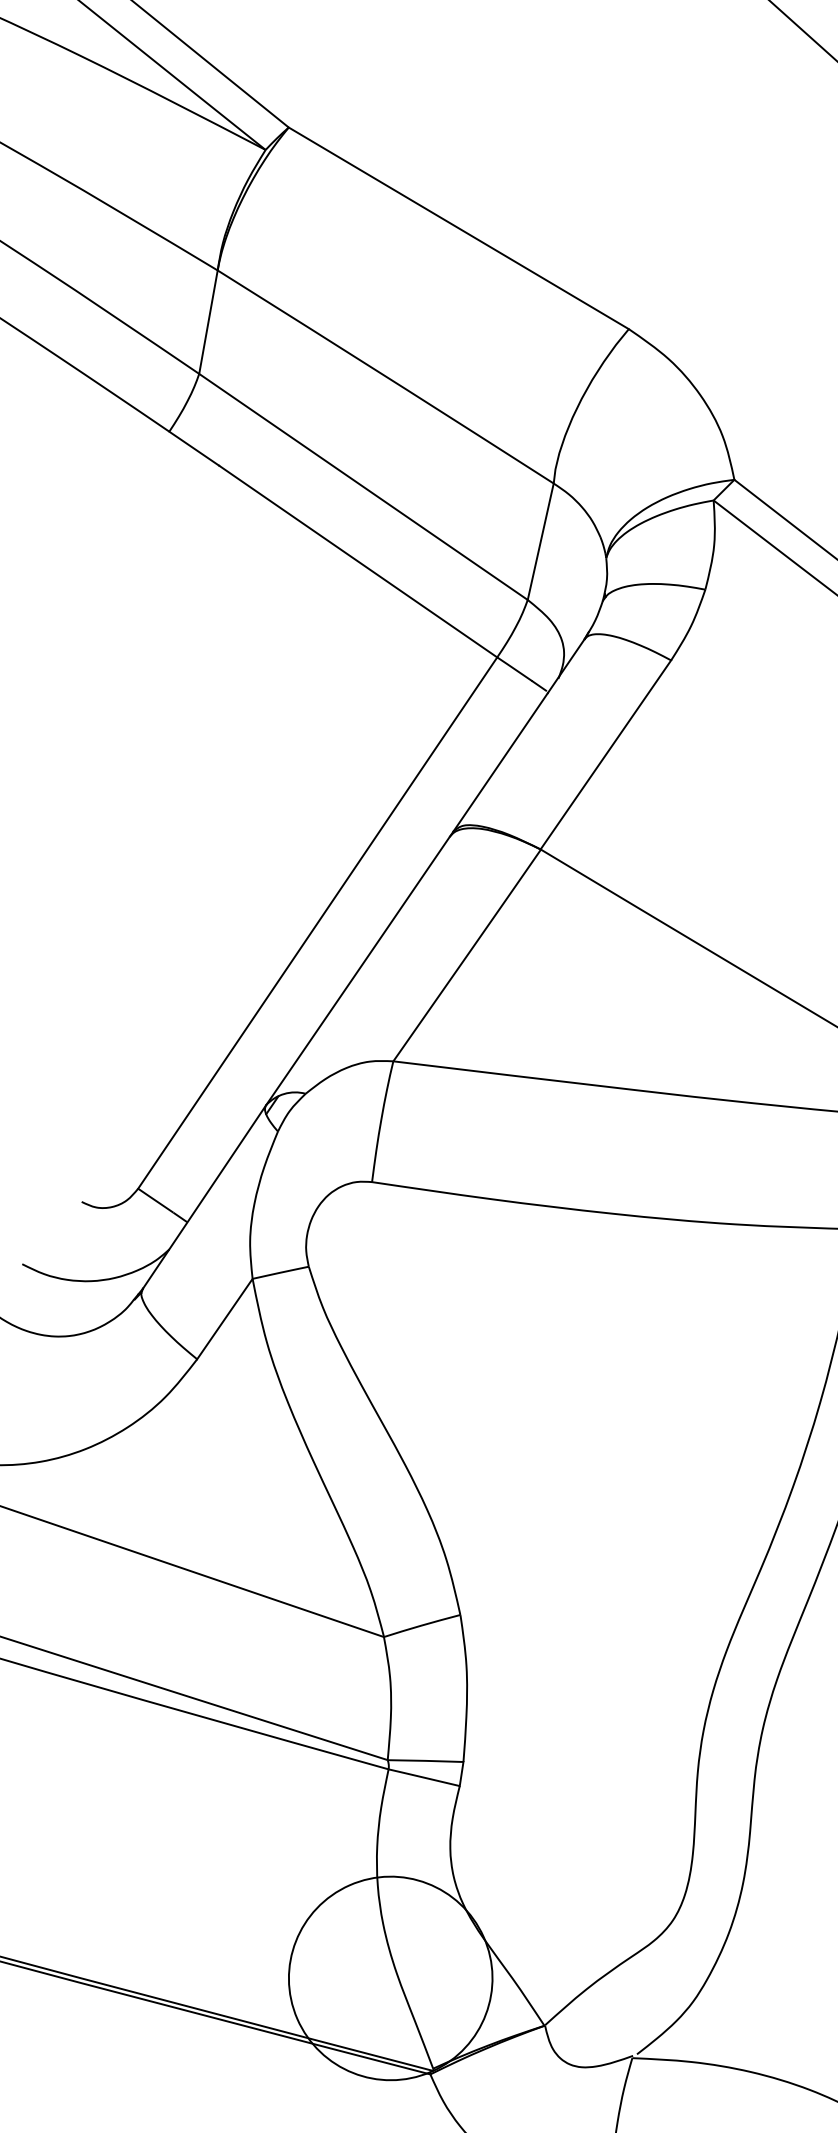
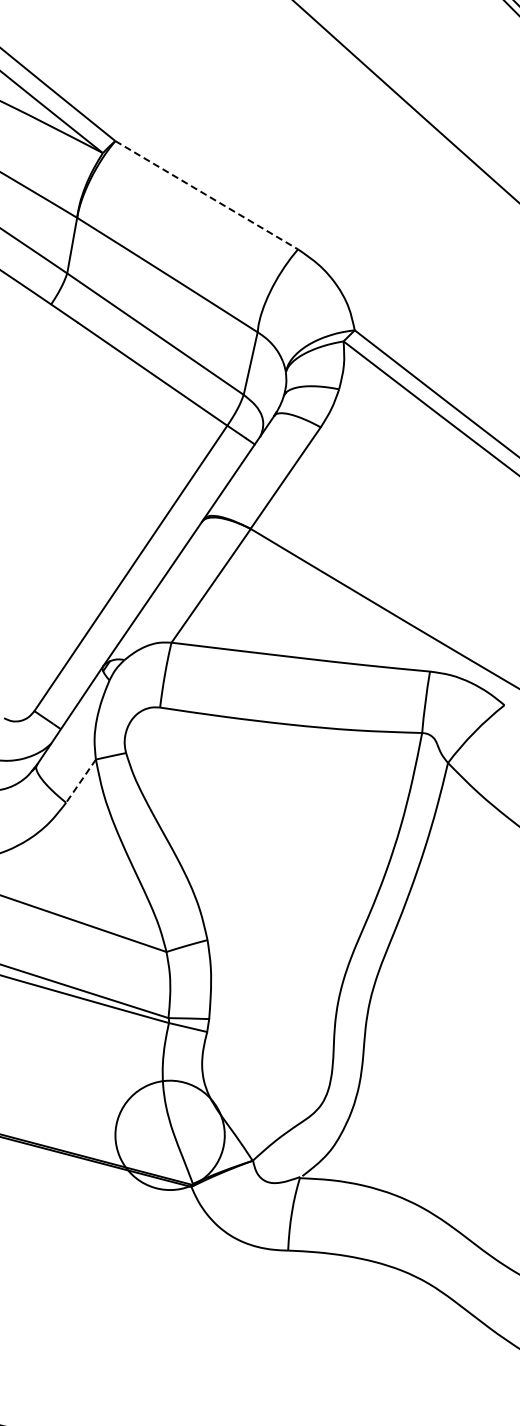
line: (460, 228) -> (207, 195), solid -> dashed
line: (223, 1319) -> (80, 781), solid -> dashed

